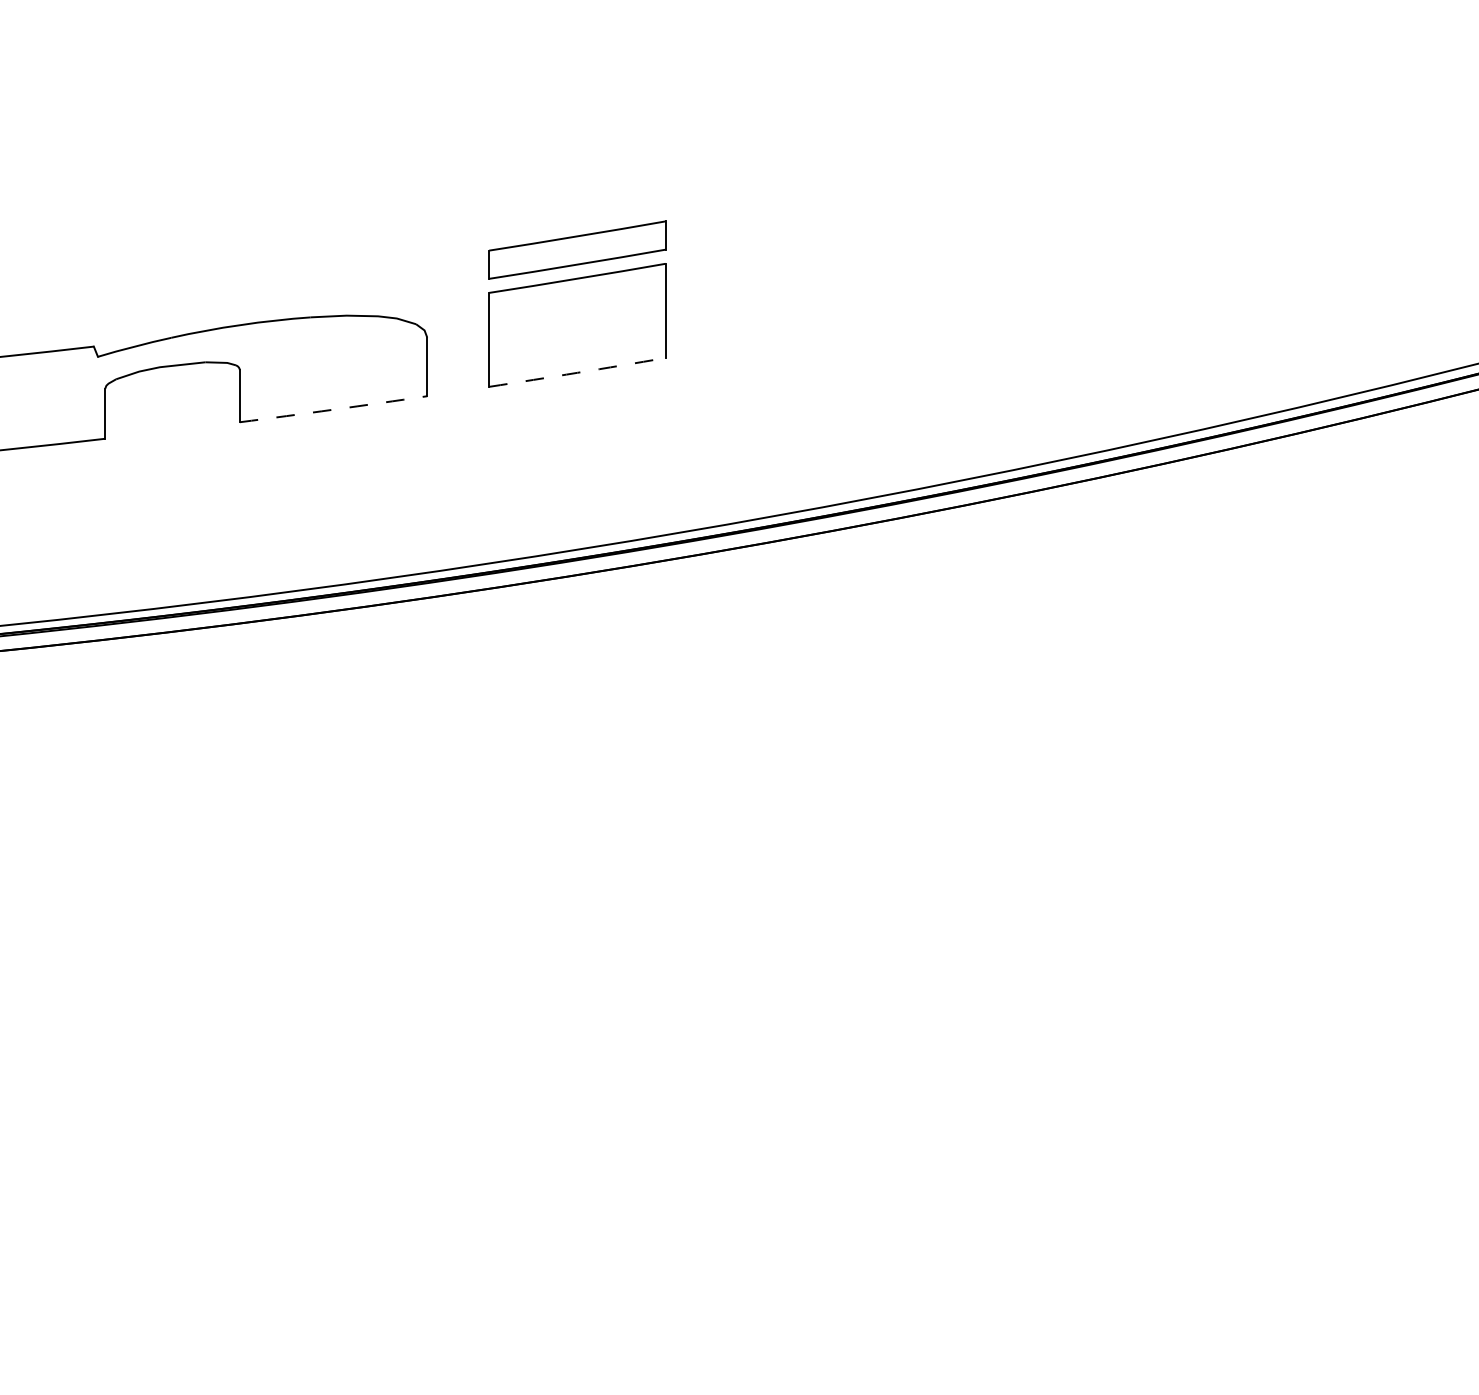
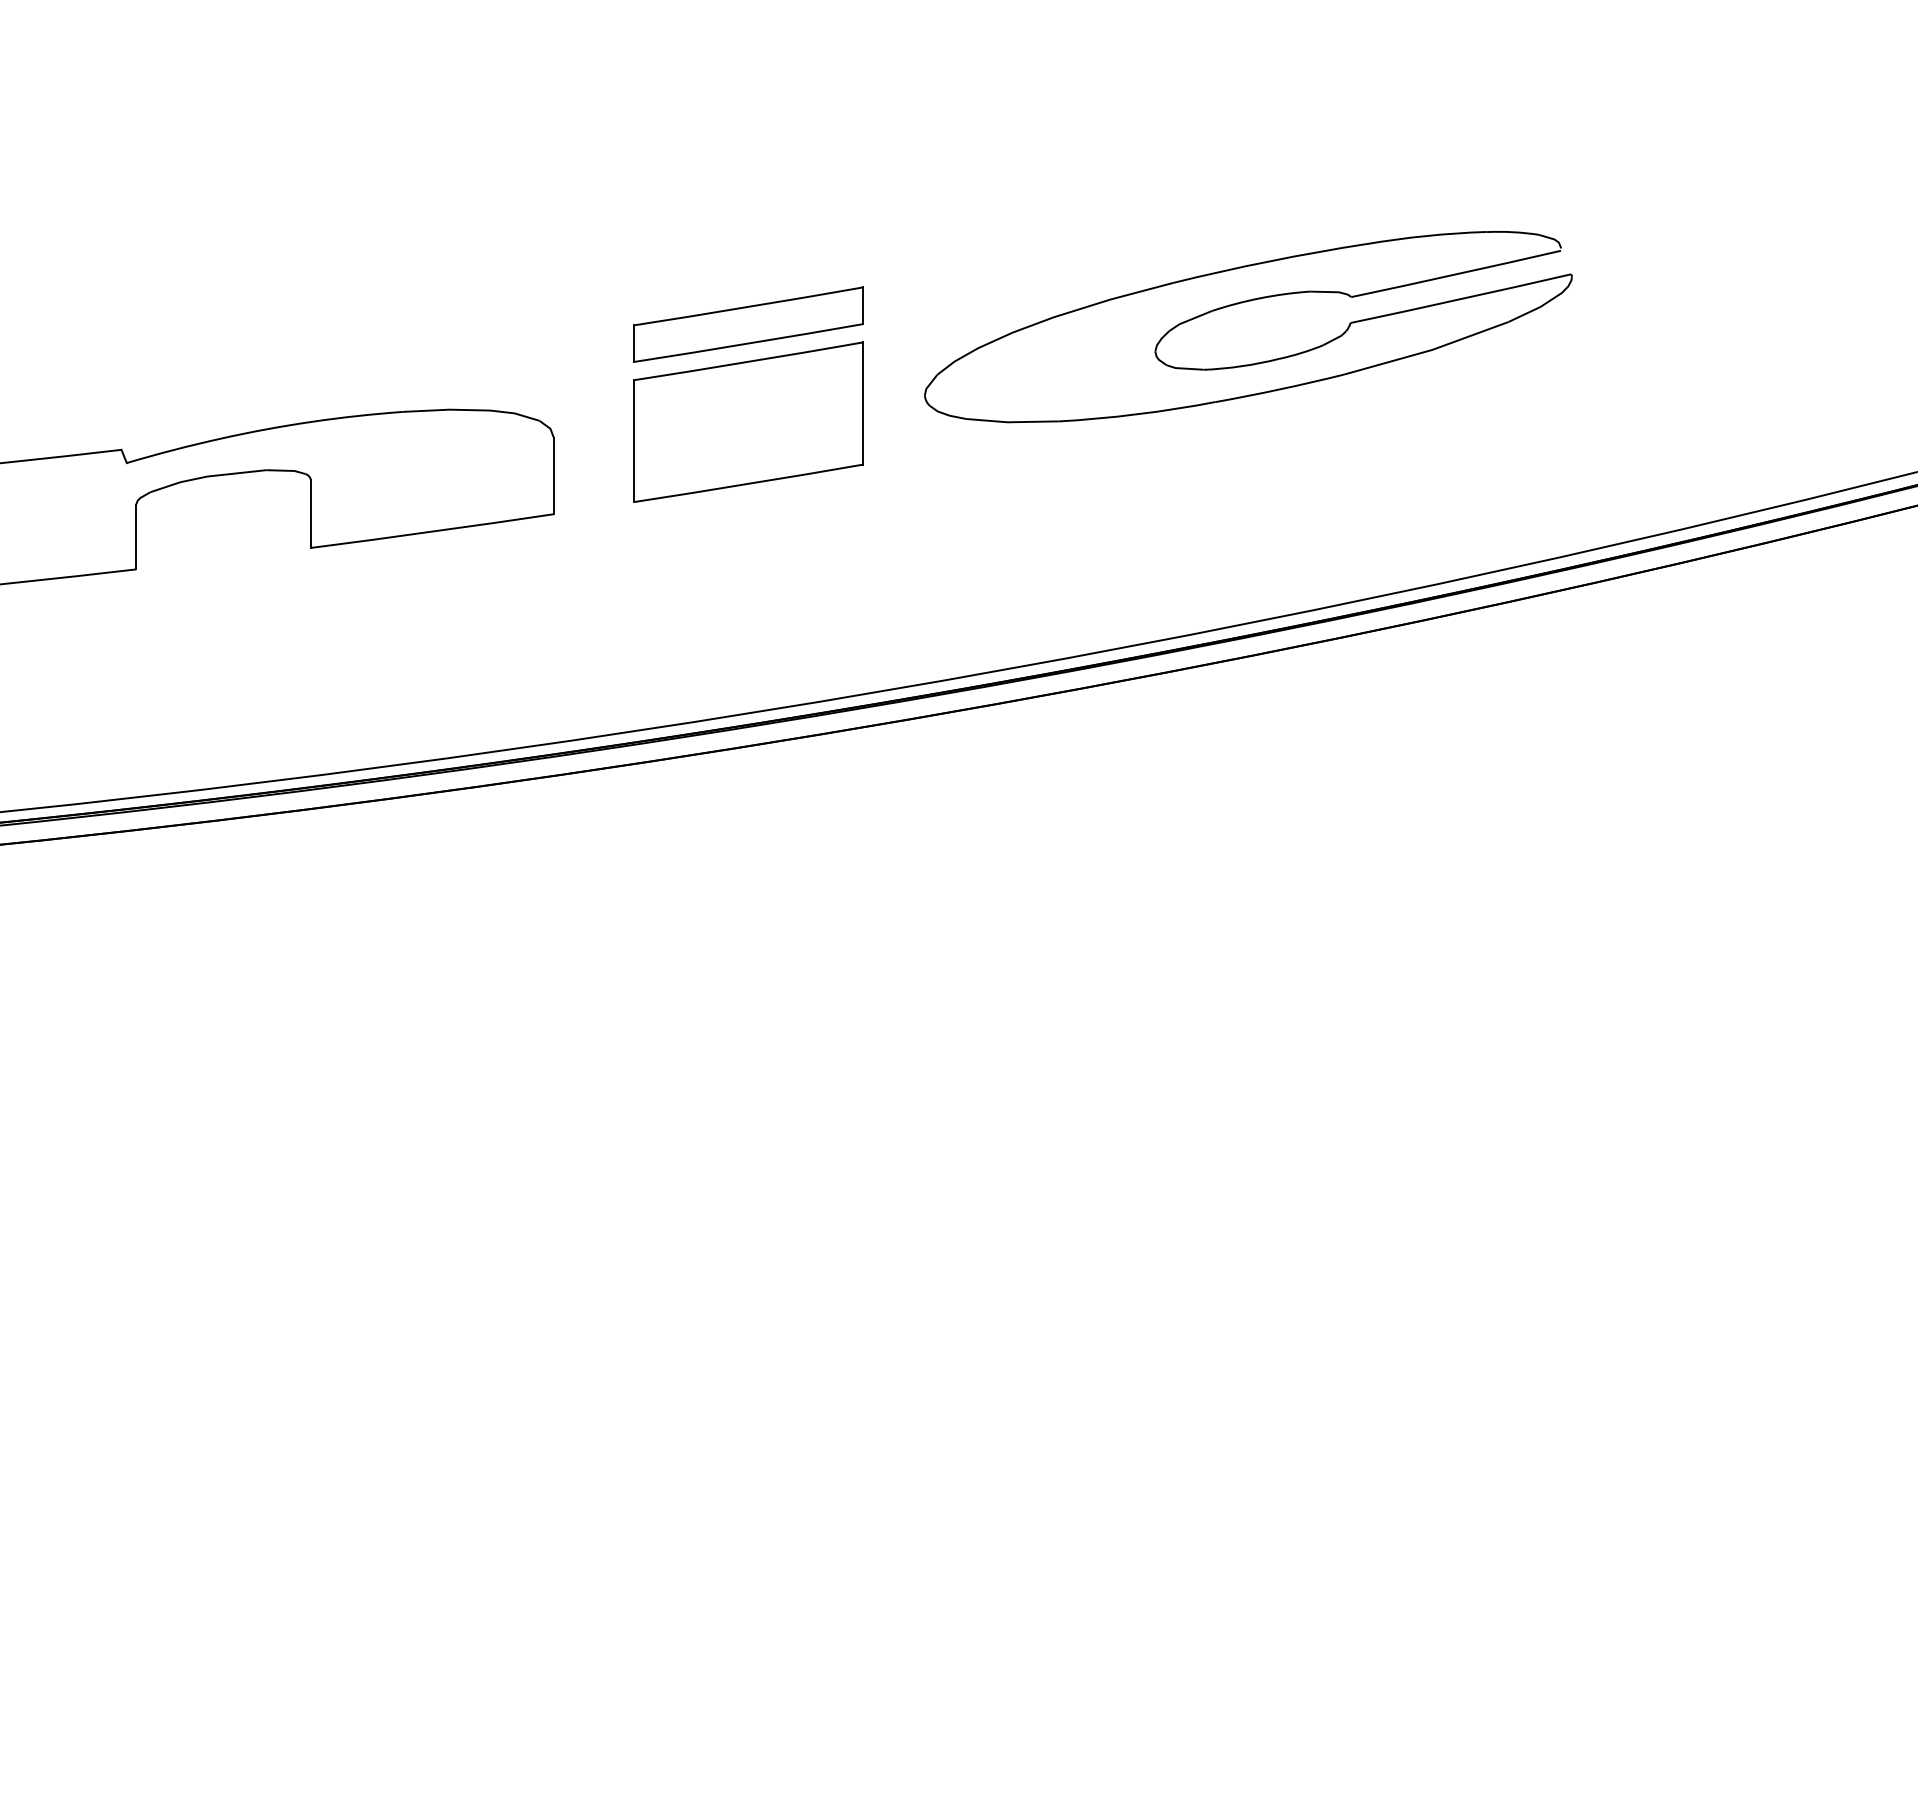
part: (958, 233) -> (1242, 303), added
arc: (577, 372) -> (748, 483), dashed -> solid
arc: (333, 409) -> (432, 531), dashed -> solid

